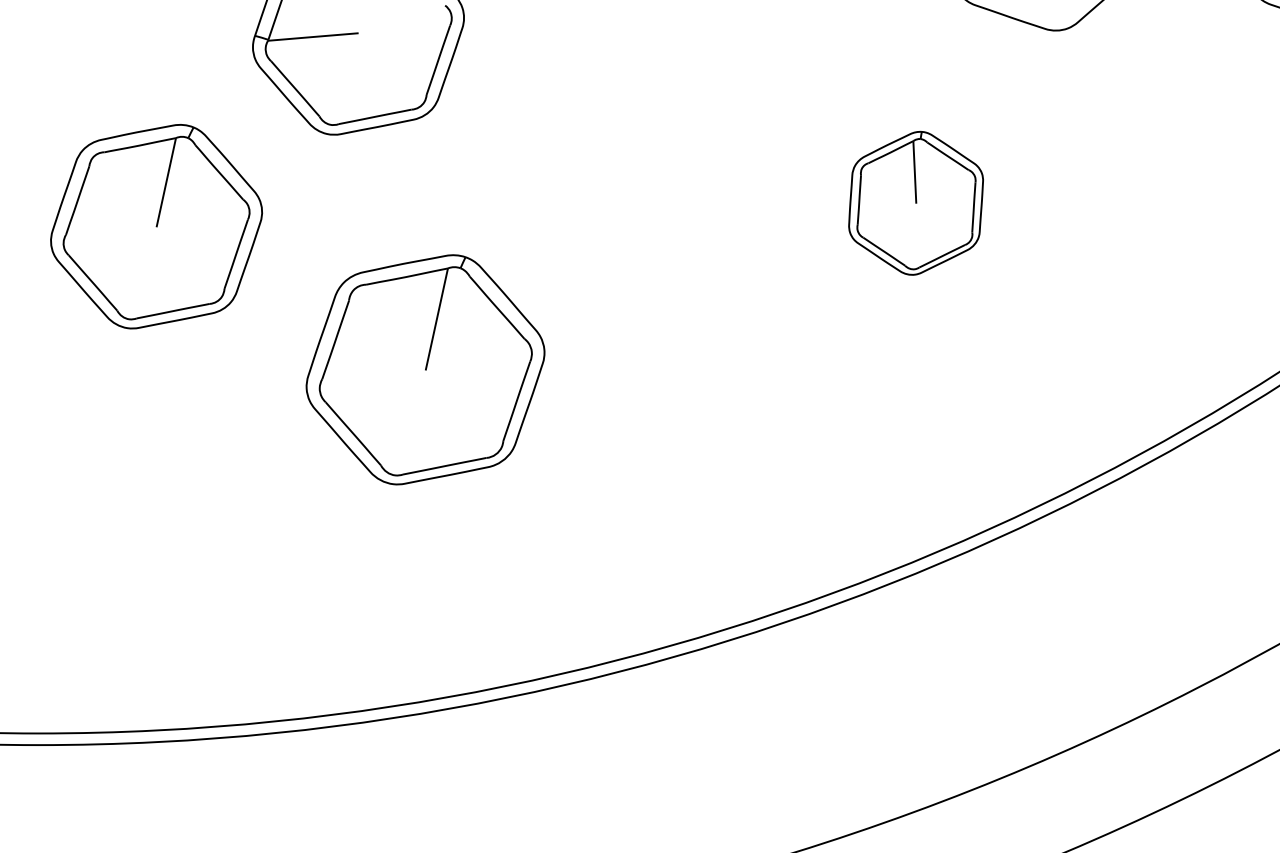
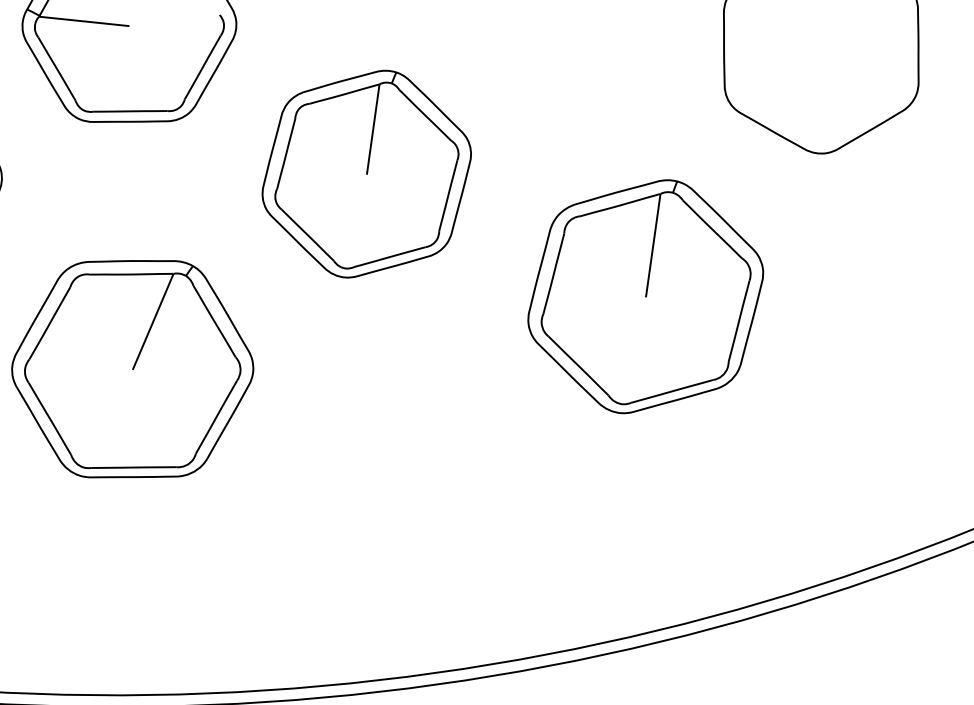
part: (619, 134) -> (366, 174), added
part: (915, 203) -> (645, 296), size x1.67

